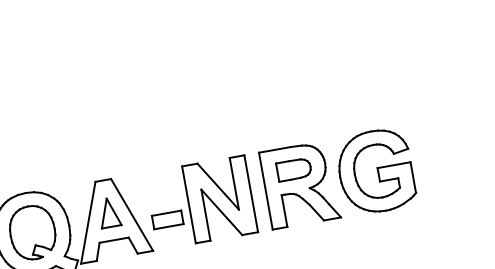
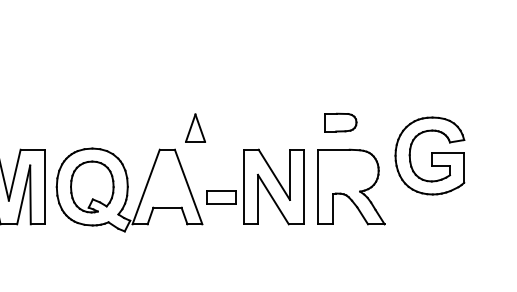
part: (294, 169) -> (340, 122), moved
part: (375, 171) -> (429, 155), moved
part: (109, 212) -> (195, 127), moved

